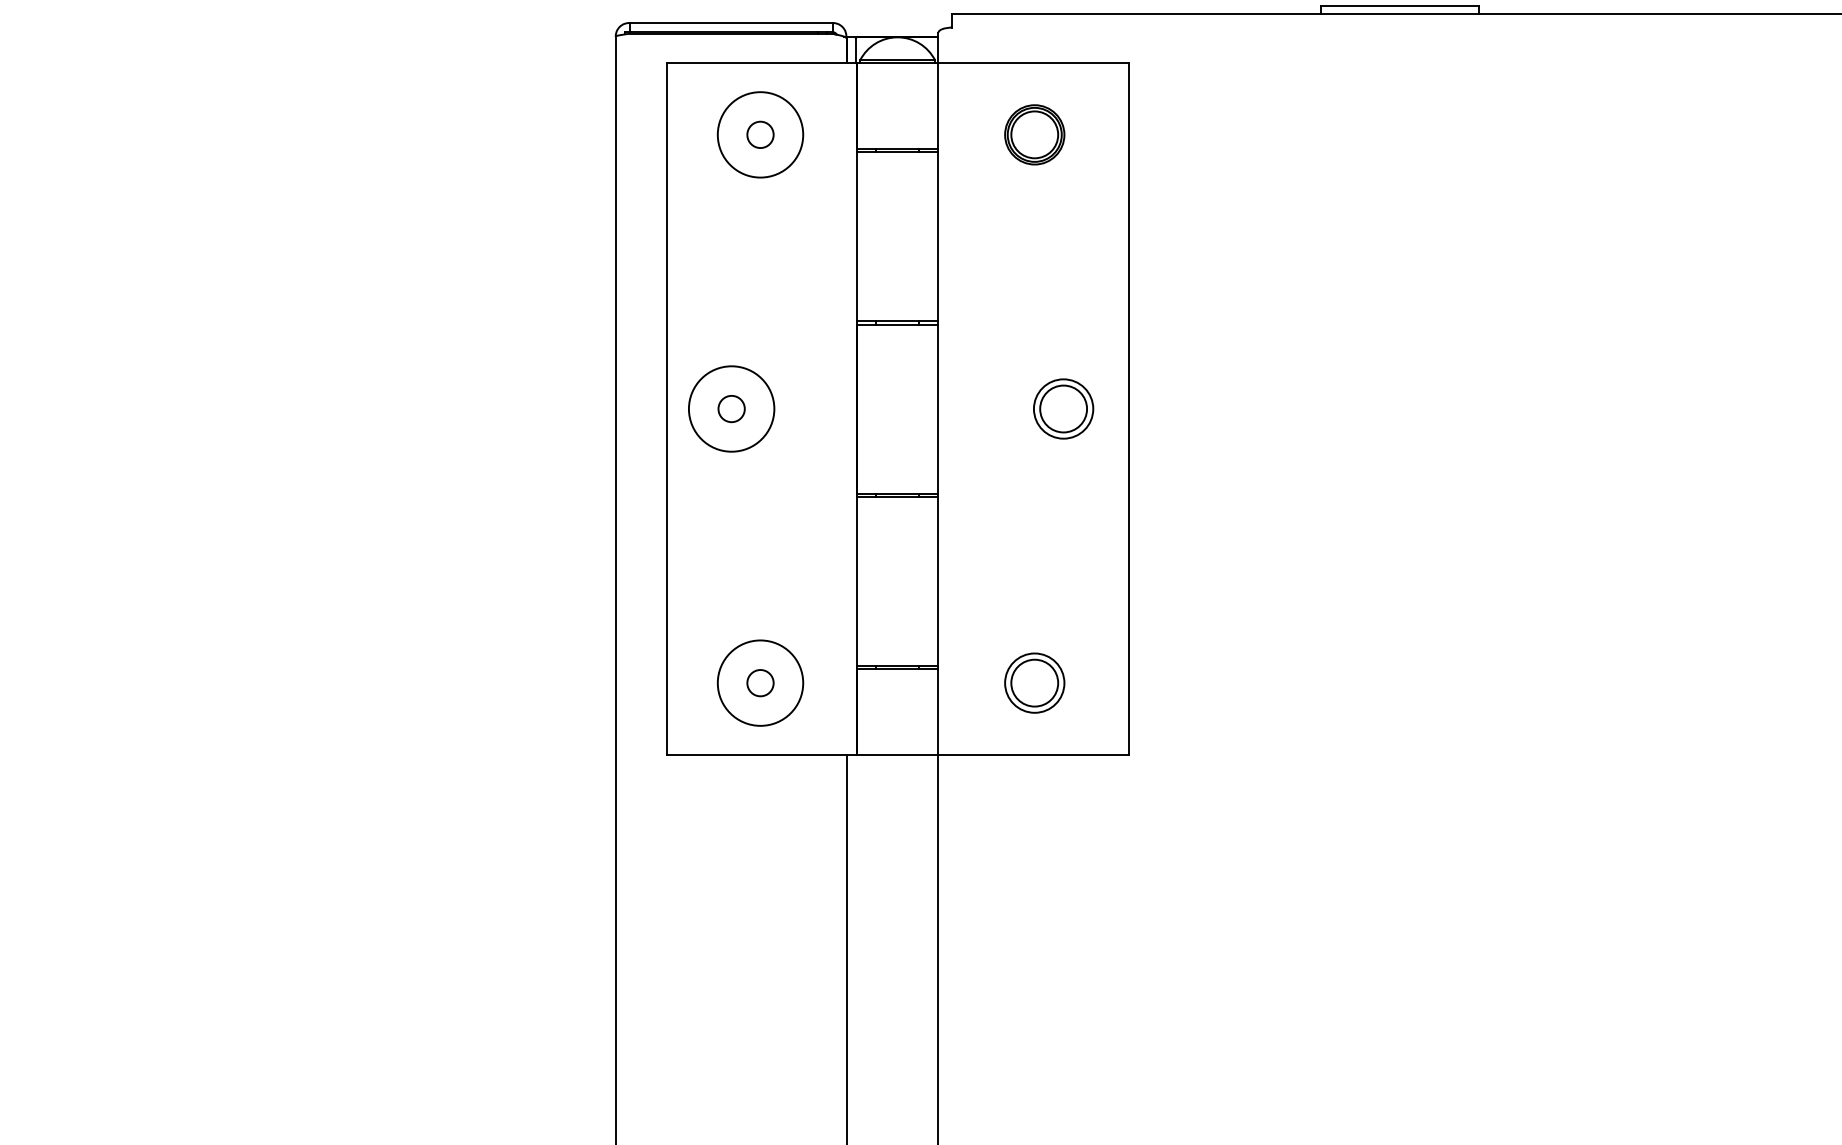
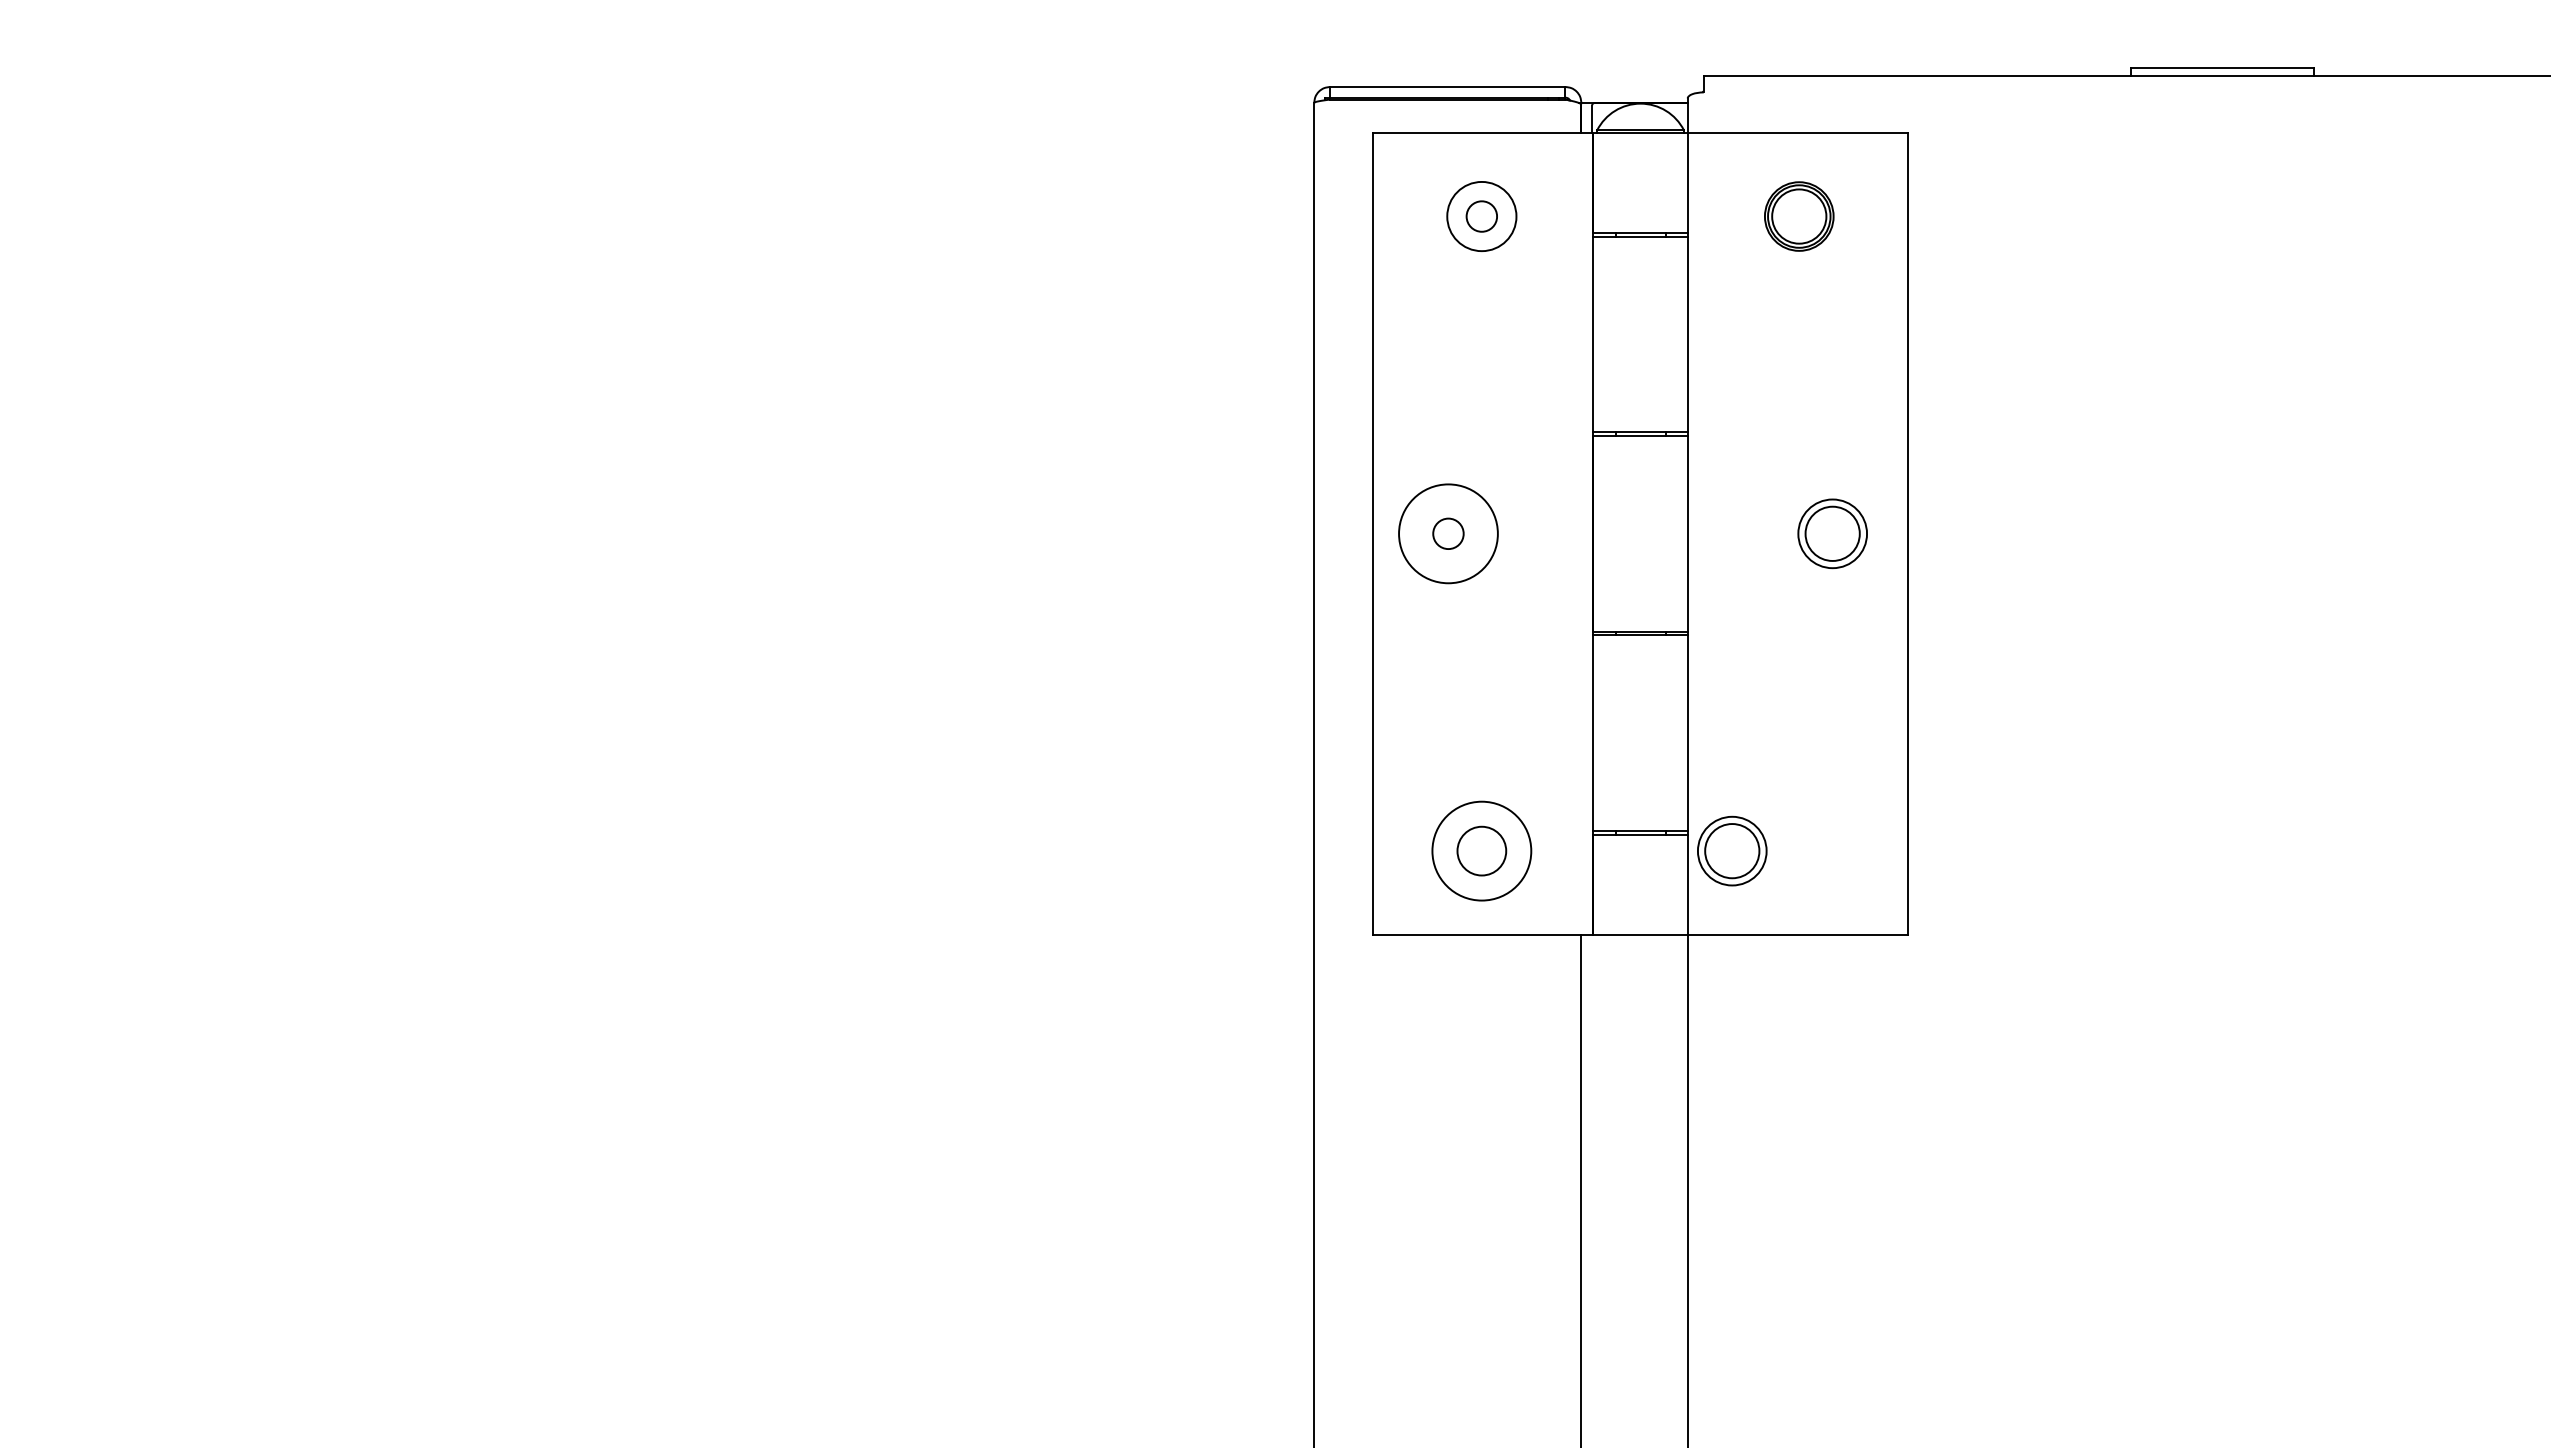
circle: (760, 134) -> (1481, 216), size x0.7
circle: (760, 682) -> (1481, 850), size x1.6
part: (1034, 682) -> (1732, 850), moved

